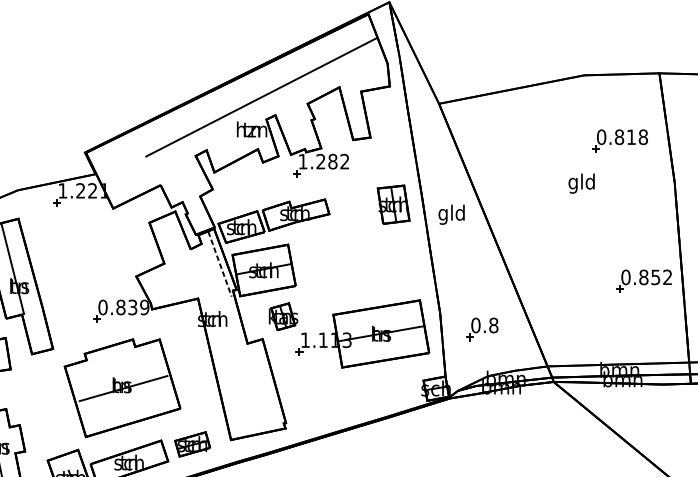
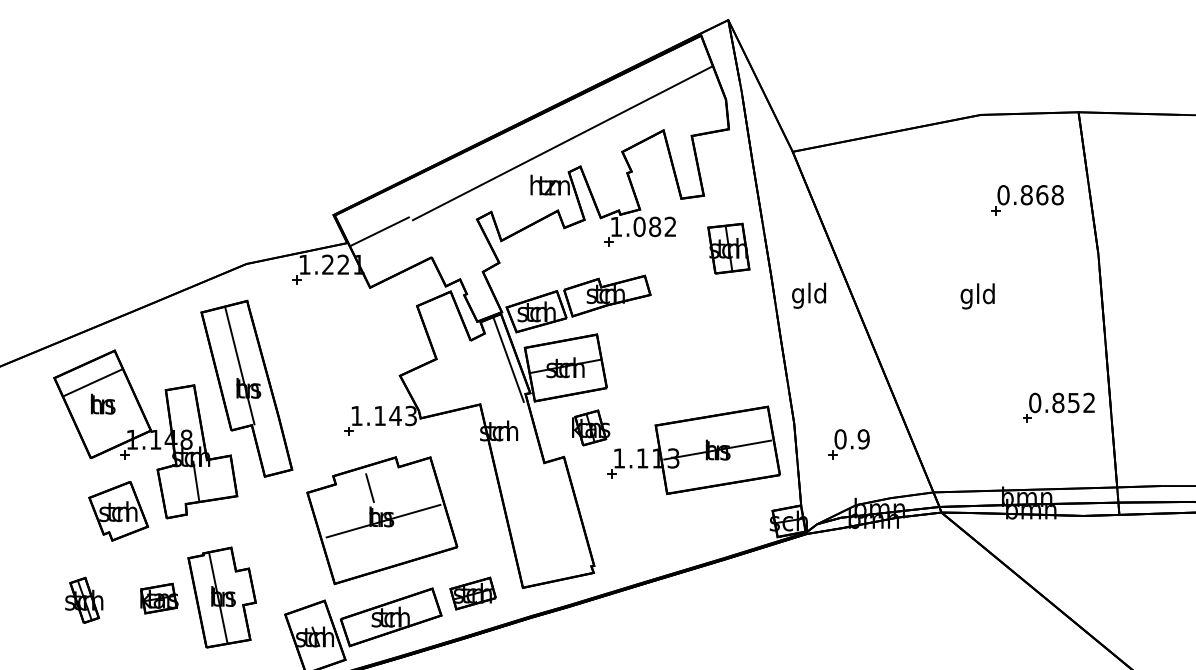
text: (631, 137) -> (1042, 195), 0.818 -> 0.868
text: (320, 161) -> (639, 226), 1.282 -> 1.082
line: (120, 165) -> (379, 231), added
text: (581, 183) -> (977, 296), moved
part: (393, 204) -> (728, 248), moved
line: (219, 263) -> (508, 359), dashed -> solid
part: (643, 280) -> (1058, 407), moved
text: (123, 307) -> (383, 415), 0.839 -> 1.143
text: (493, 325) -> (863, 439), 0.8 -> 0.9
line: (112, 362) -> (369, 487), added

